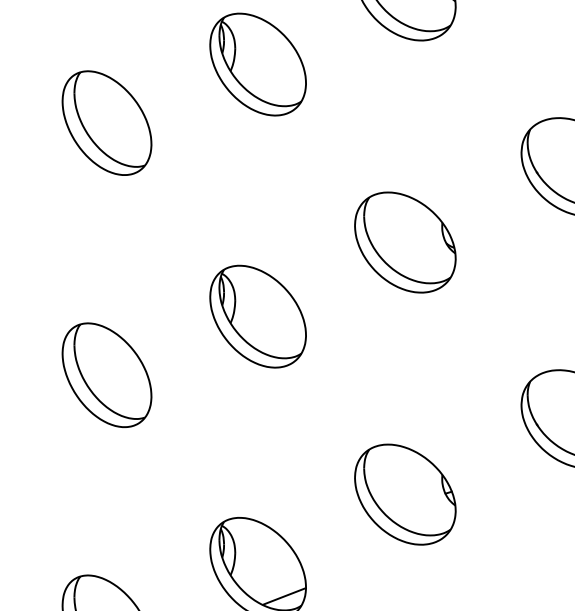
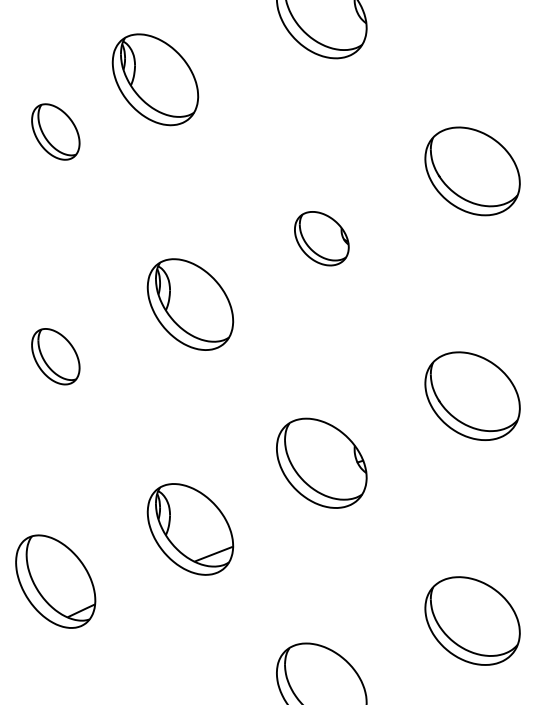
part: (258, 64) -> (155, 79), moved
part: (106, 122) -> (55, 131), size x0.6
part: (405, 242) -> (321, 238), size x0.6
part: (106, 374) -> (55, 356), size x0.6

